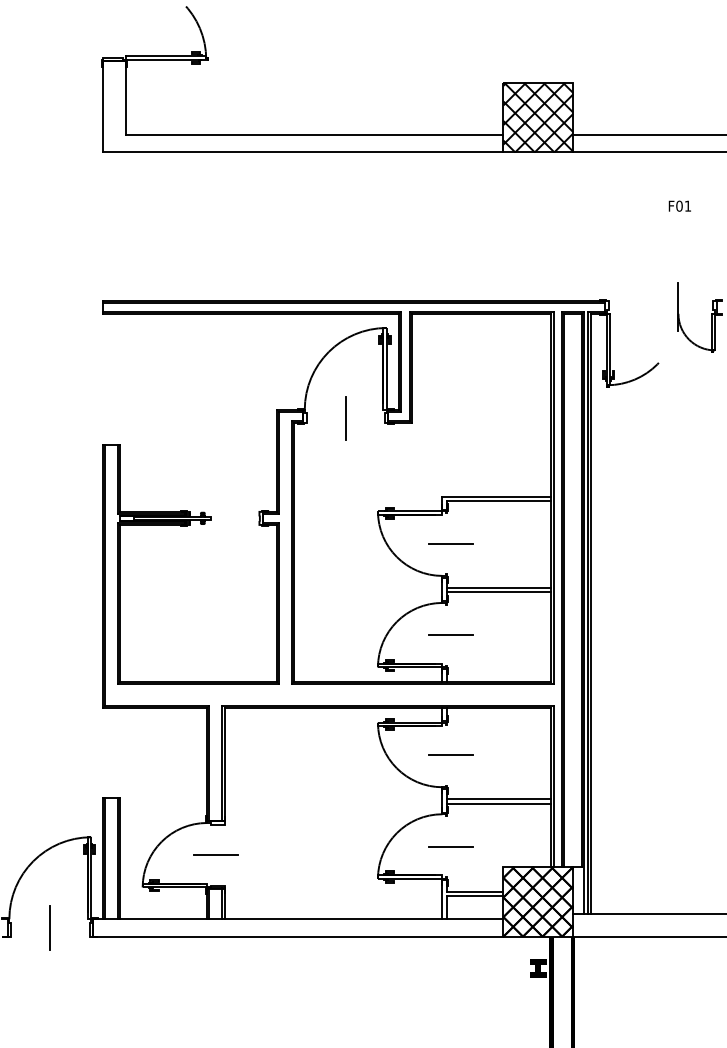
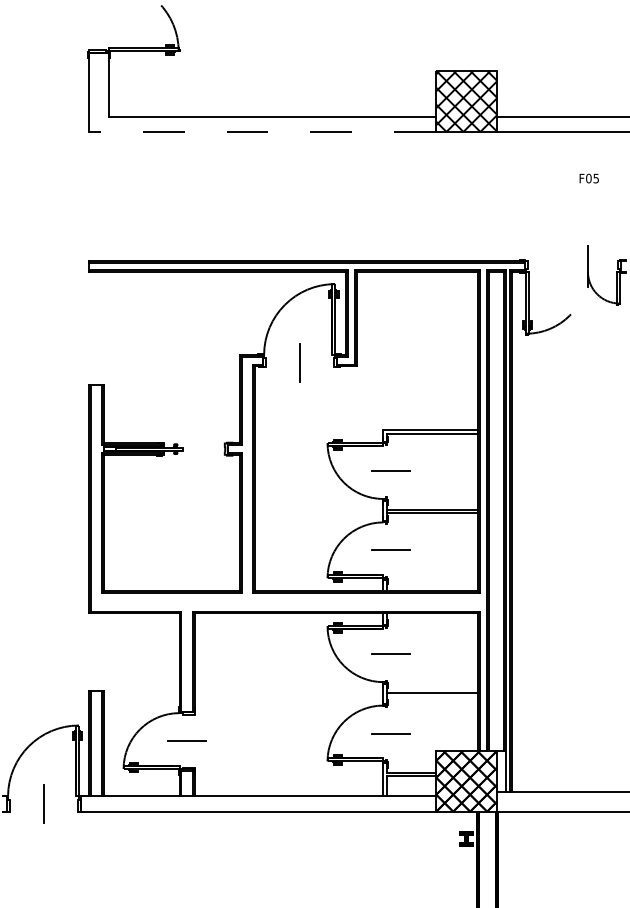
line: (302, 151) -> (262, 131), solid -> dashed
text: (687, 206) -> (595, 178), F01 -> F05
line: (499, 803) -> (432, 696), removed

